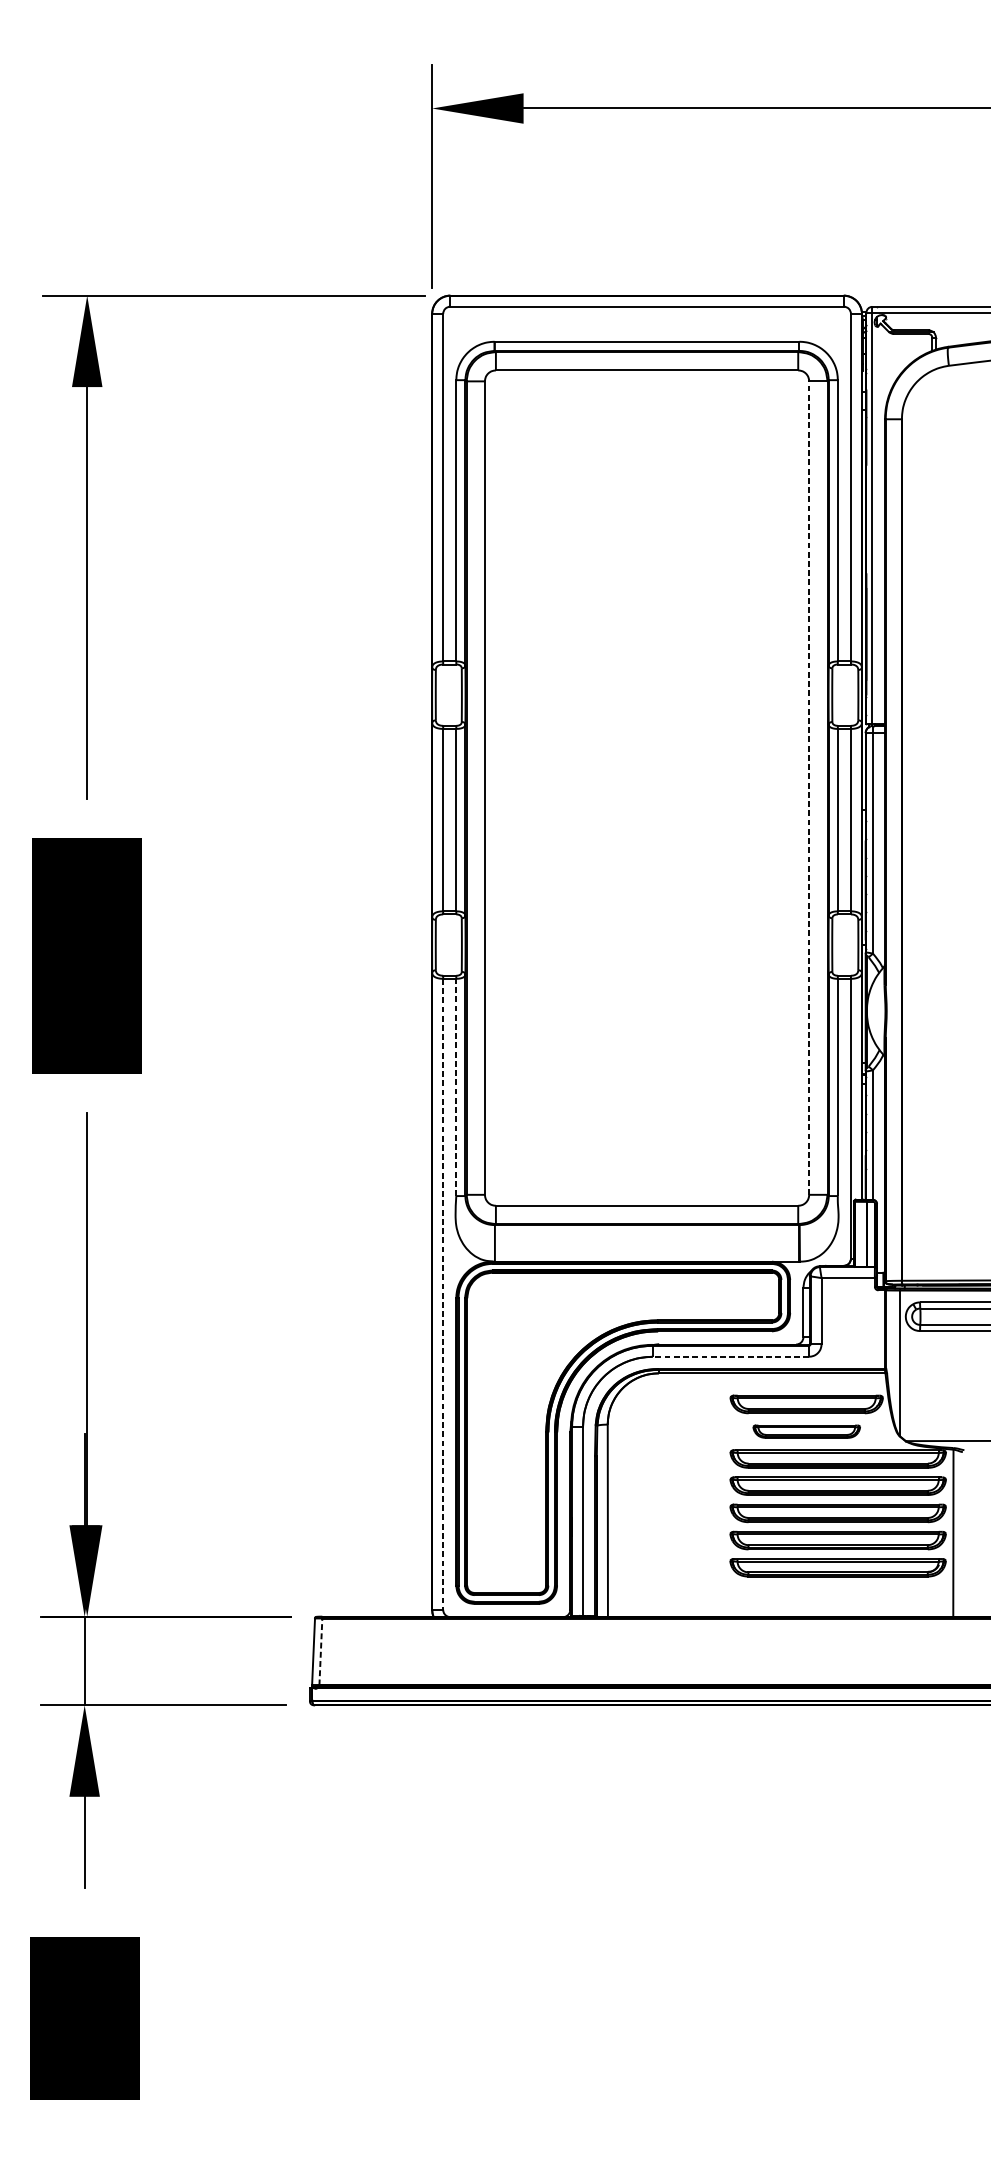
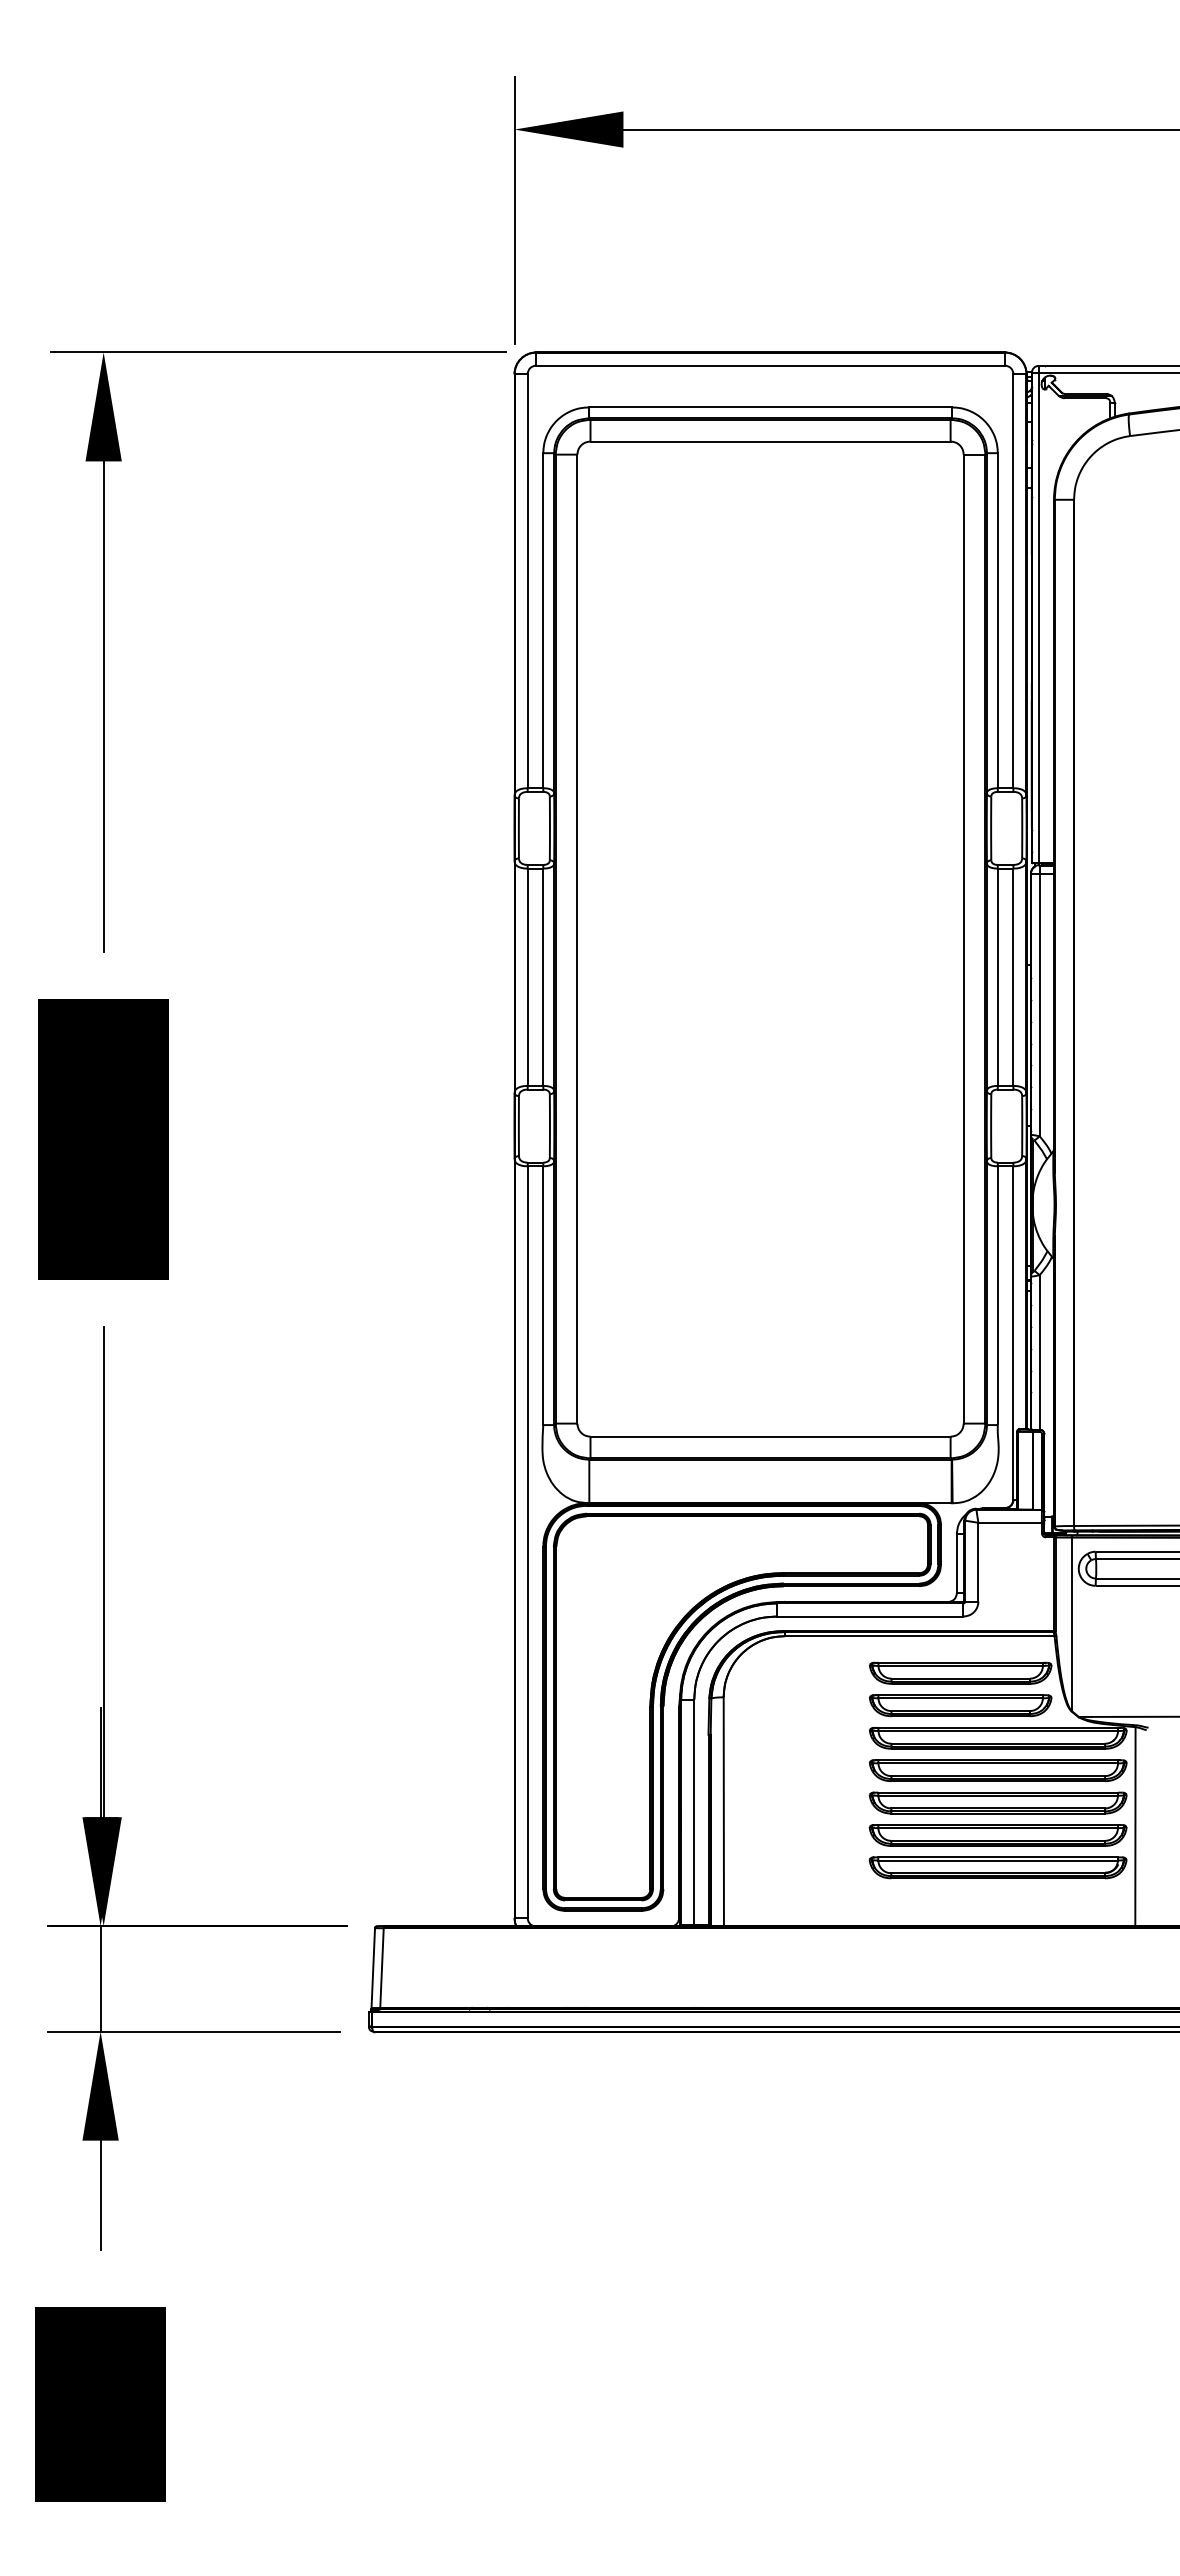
line: (809, 787) -> (963, 938), dashed -> solid
line: (456, 1087) -> (543, 1295), dashed -> solid
line: (443, 1294) -> (527, 1542), dashed -> solid
line: (730, 1356) -> (869, 1616), dashed -> solid
part: (806, 1431) -> (960, 1705), size x1.43
line: (321, 1652) -> (382, 1968), dashed -> solid

